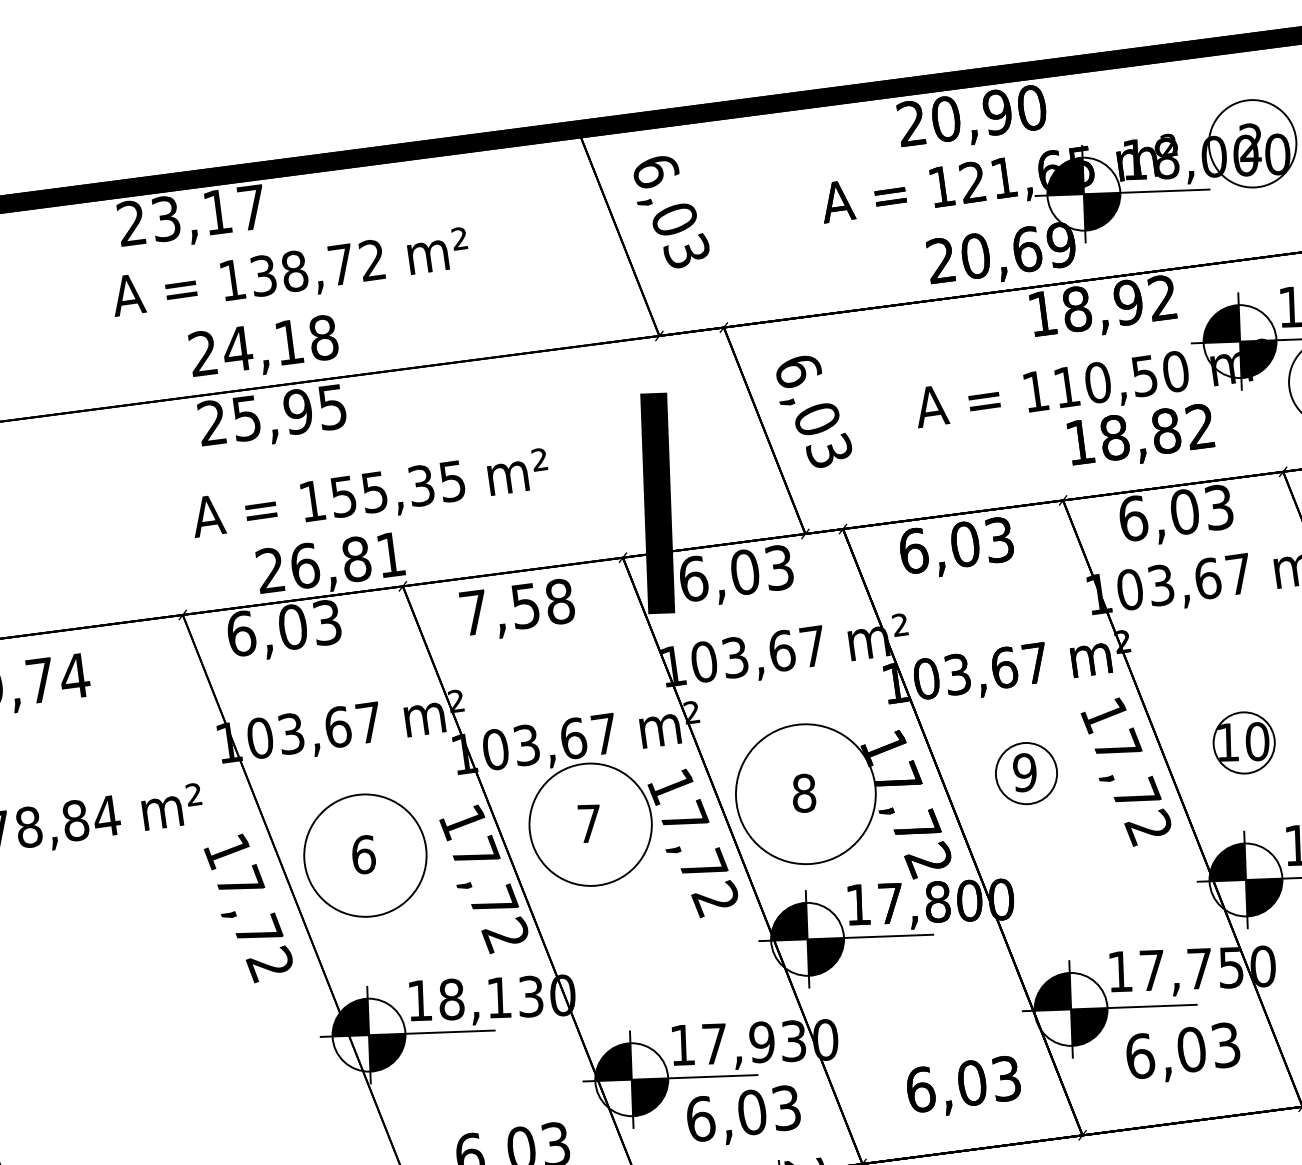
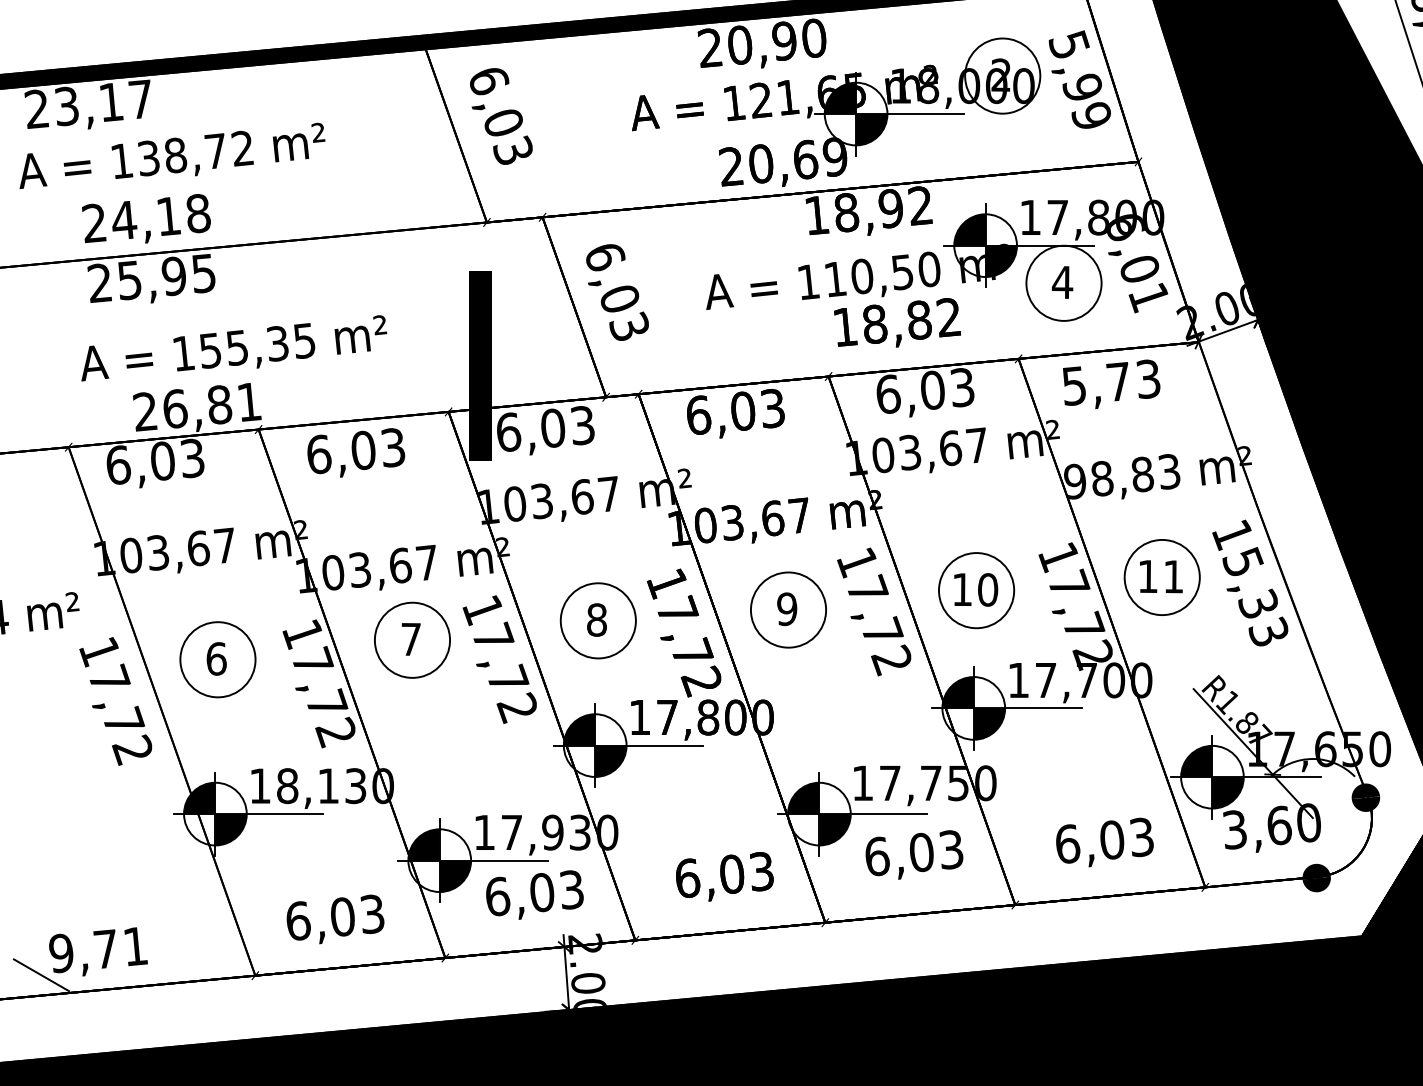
text: (516, 607) -> (355, 451), 7,58 -> 6,03
circle: (1244, 742) -> (976, 590), size x1.43
circle: (1026, 772) -> (788, 609), size x1.43
circle: (804, 793) -> (597, 620), size x0.62
circle: (590, 823) -> (412, 639), size x0.71
circle: (364, 855) -> (217, 659), size x0.71

